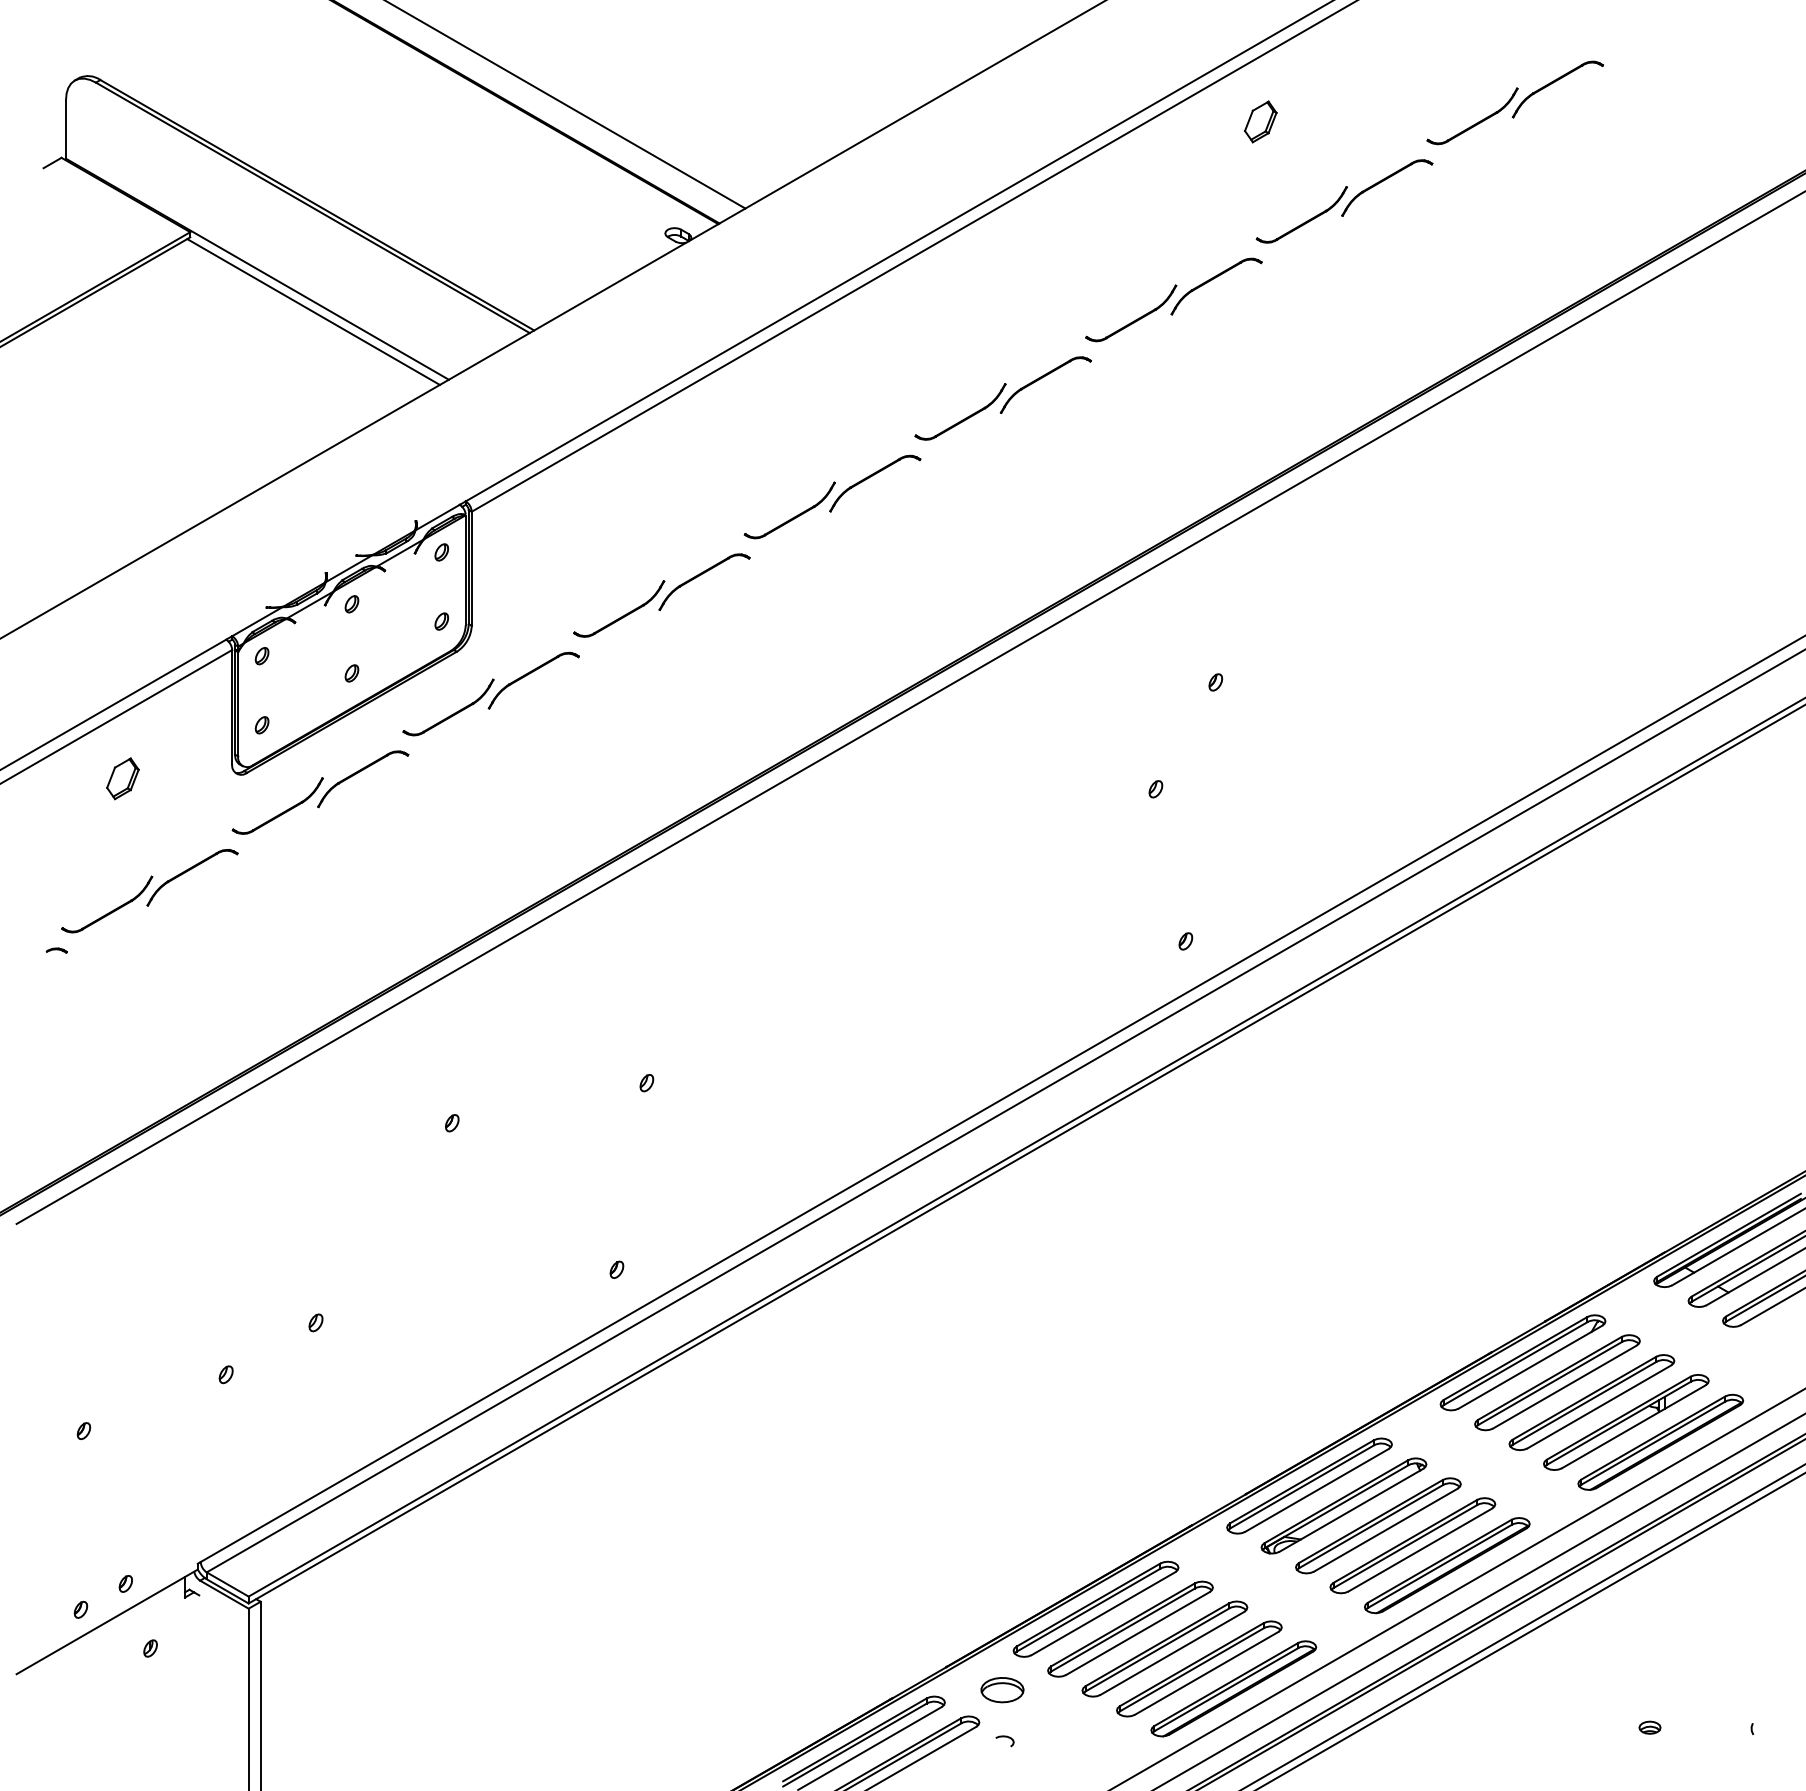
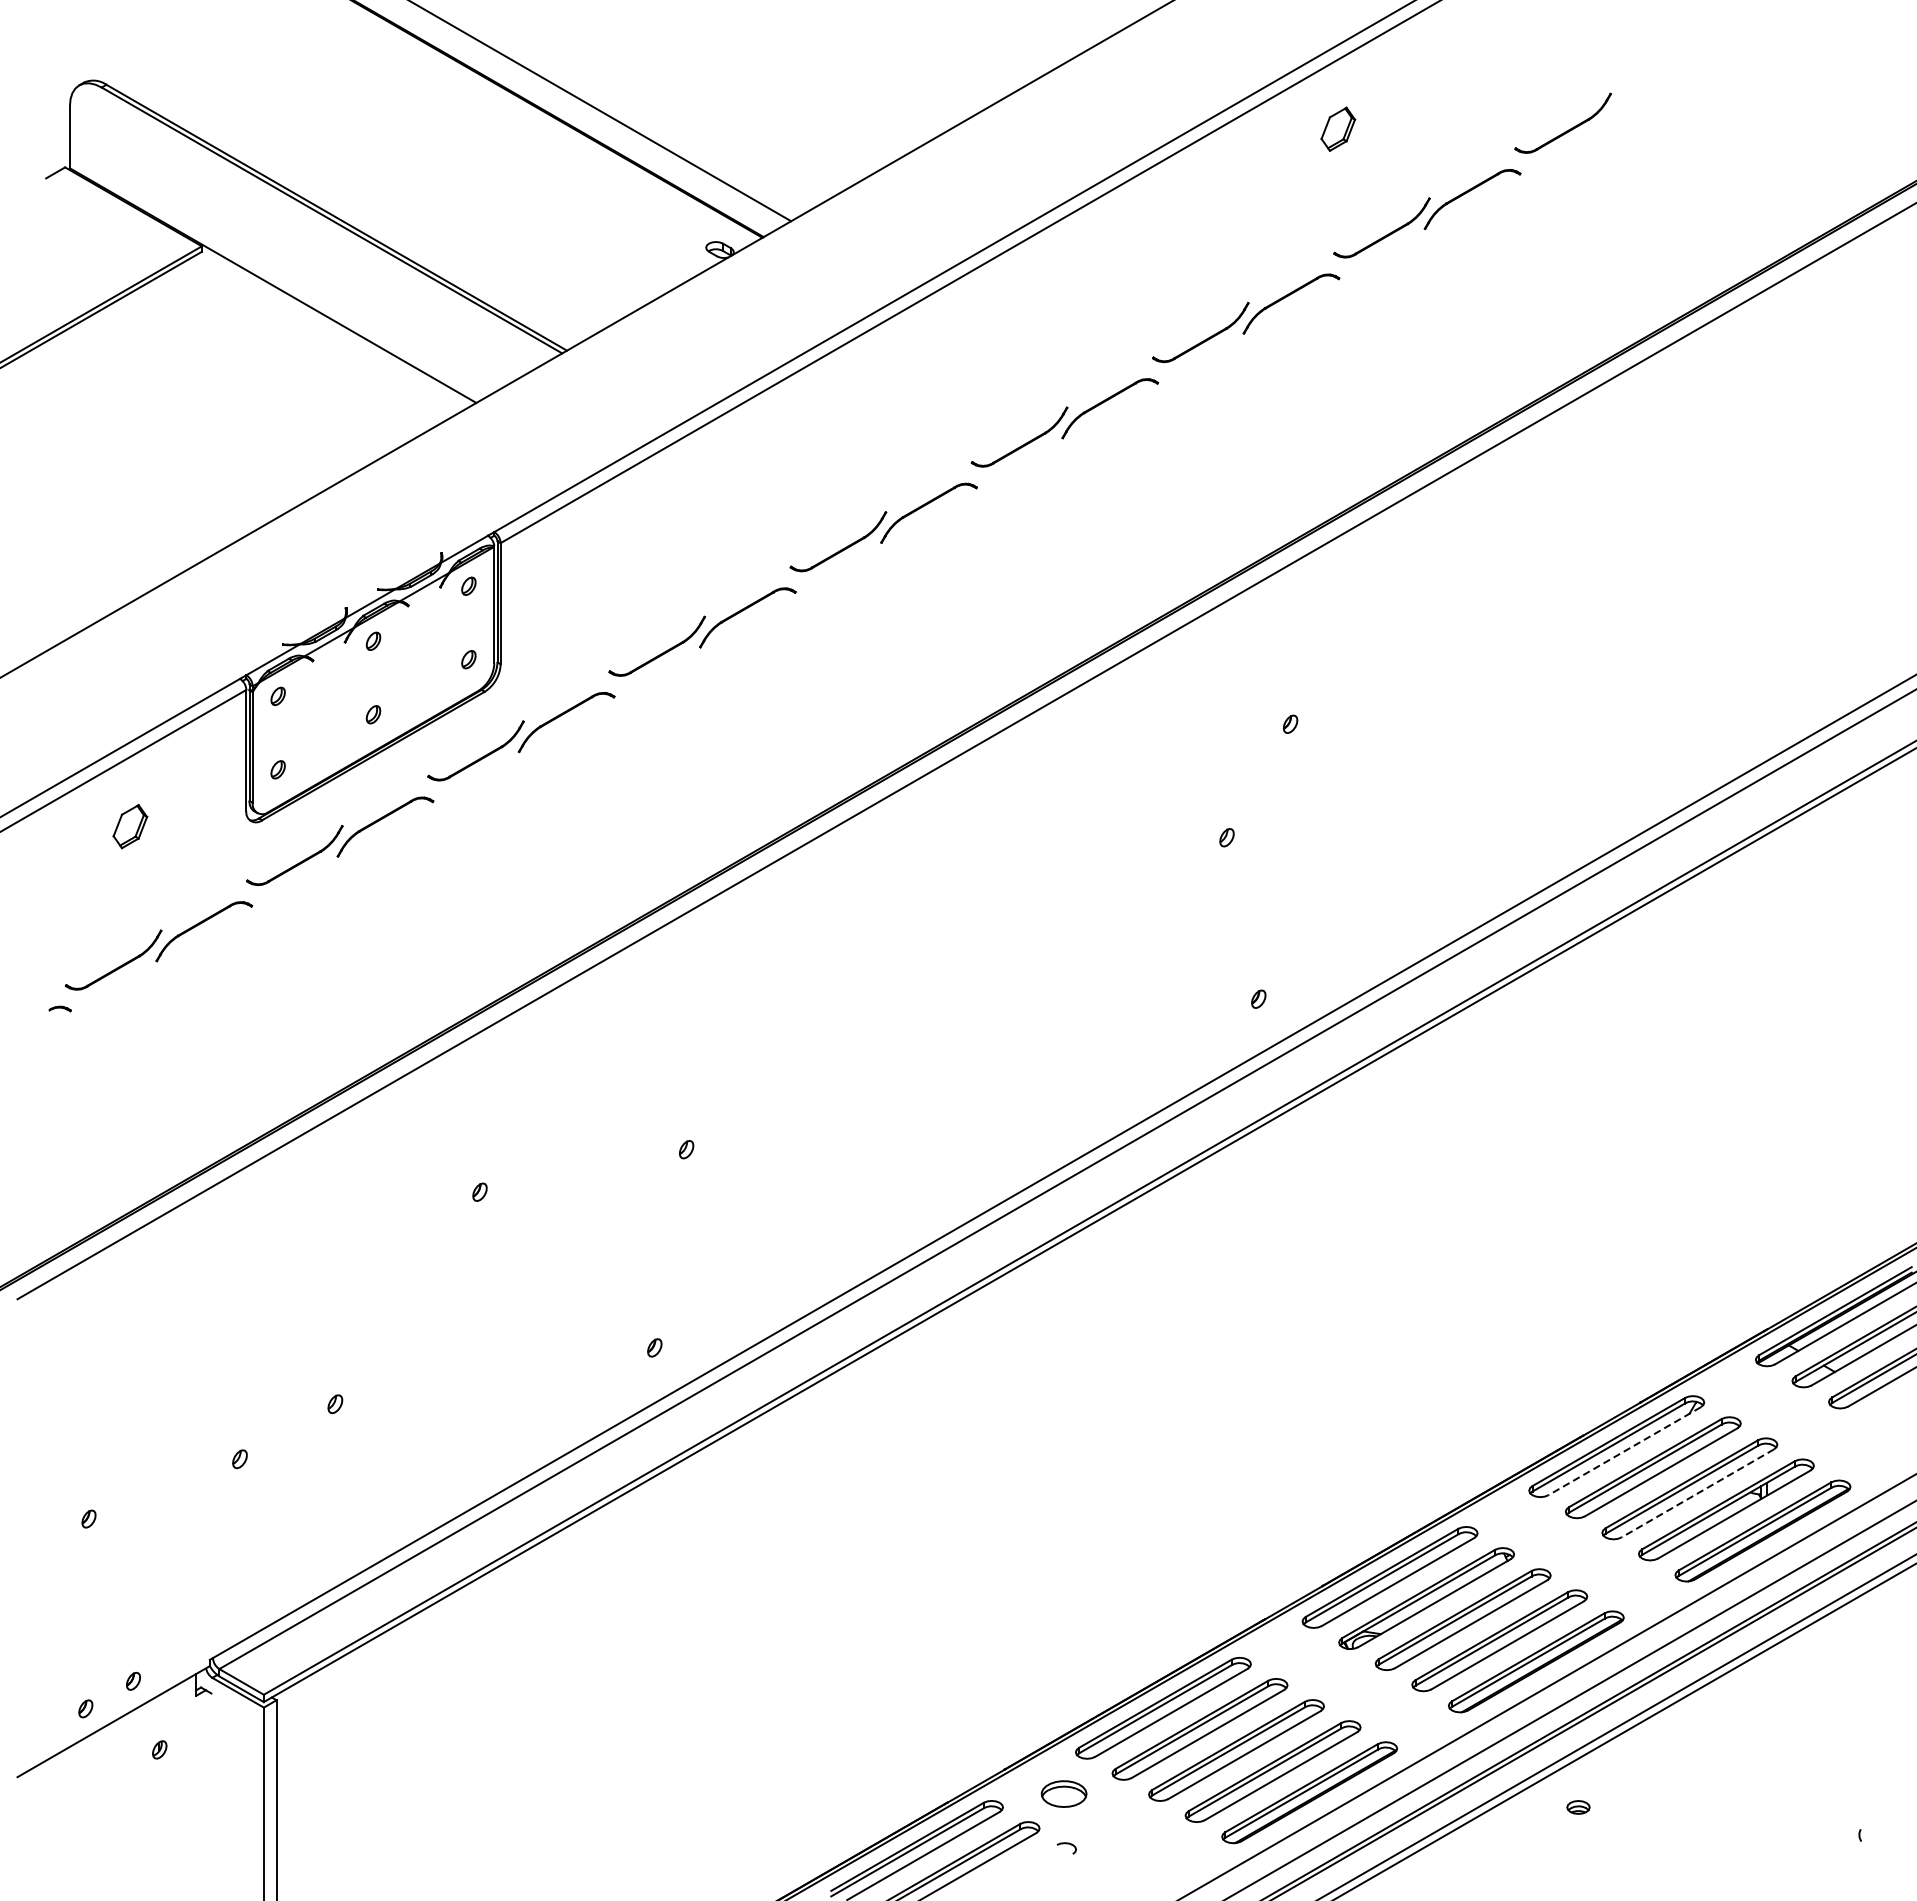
part: (1553, 83) -> (1649, 88), removed
line: (313, 311) -> (332, 330), removed
line: (1530, 1367) -> (1624, 1451), solid -> dashed
line: (1599, 1406) -> (1697, 1492), solid -> dashed
part: (1649, 1727) -> (1577, 1807), moved

